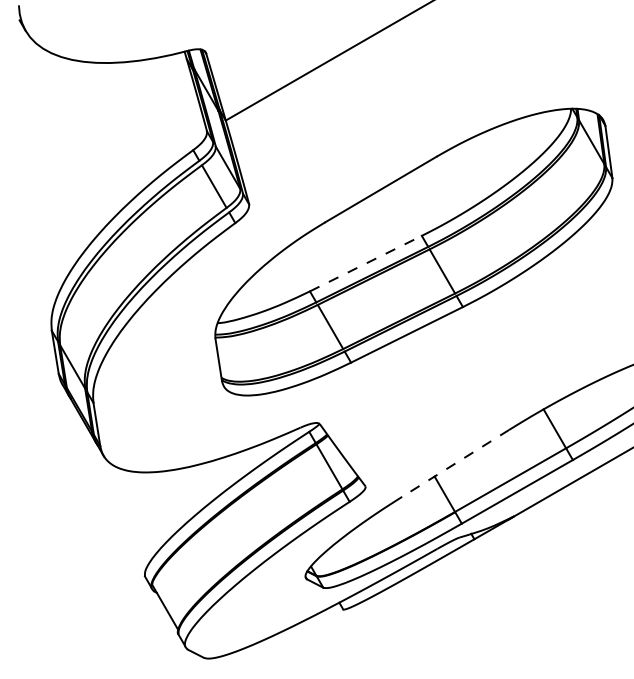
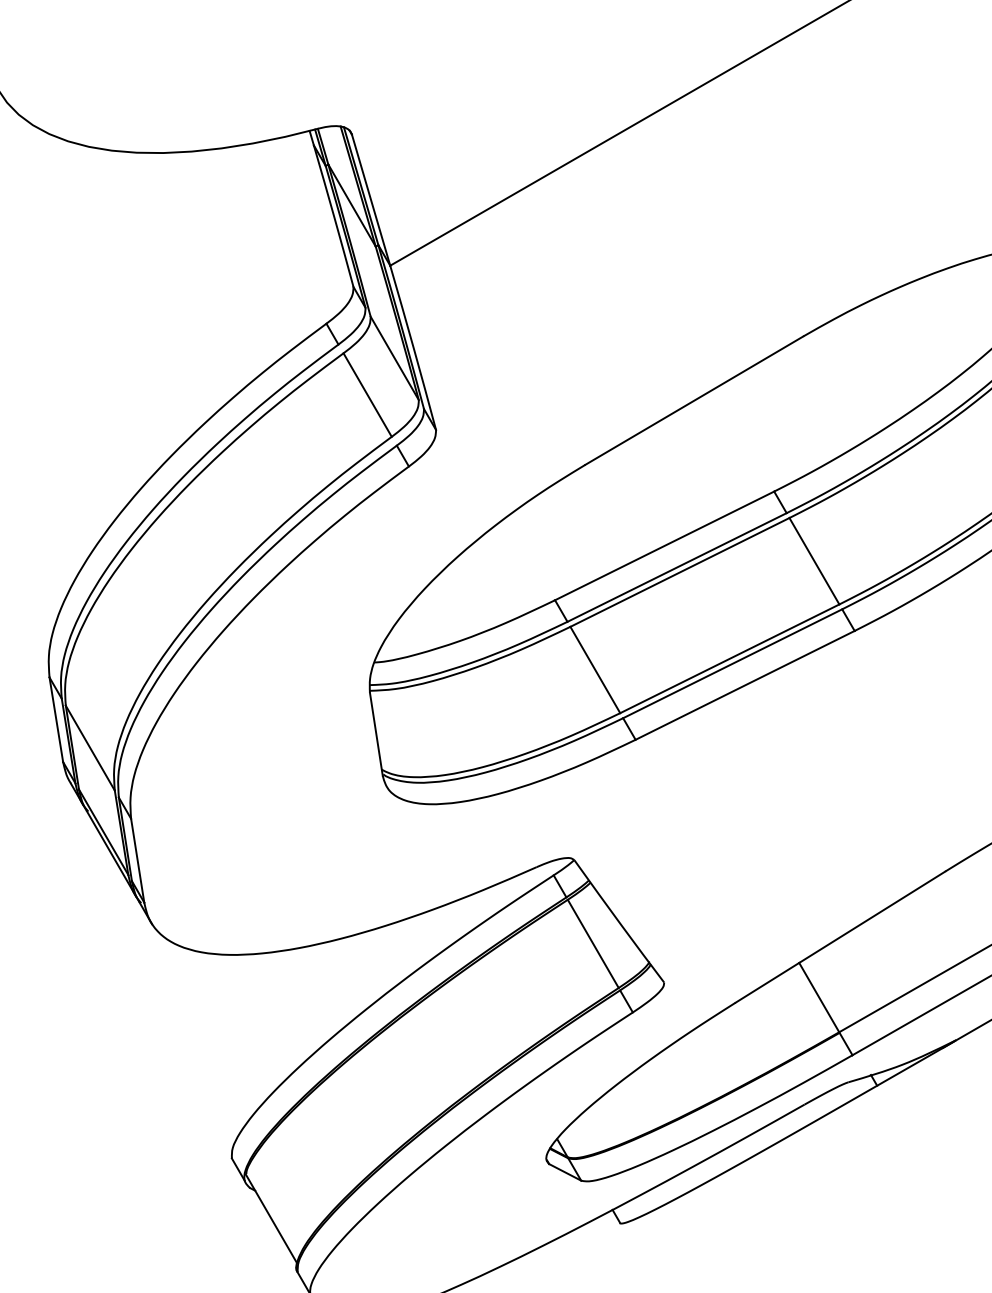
line: (366, 263) -> (665, 545), dashed -> solid
line: (455, 463) -> (840, 937), dashed -> solid

